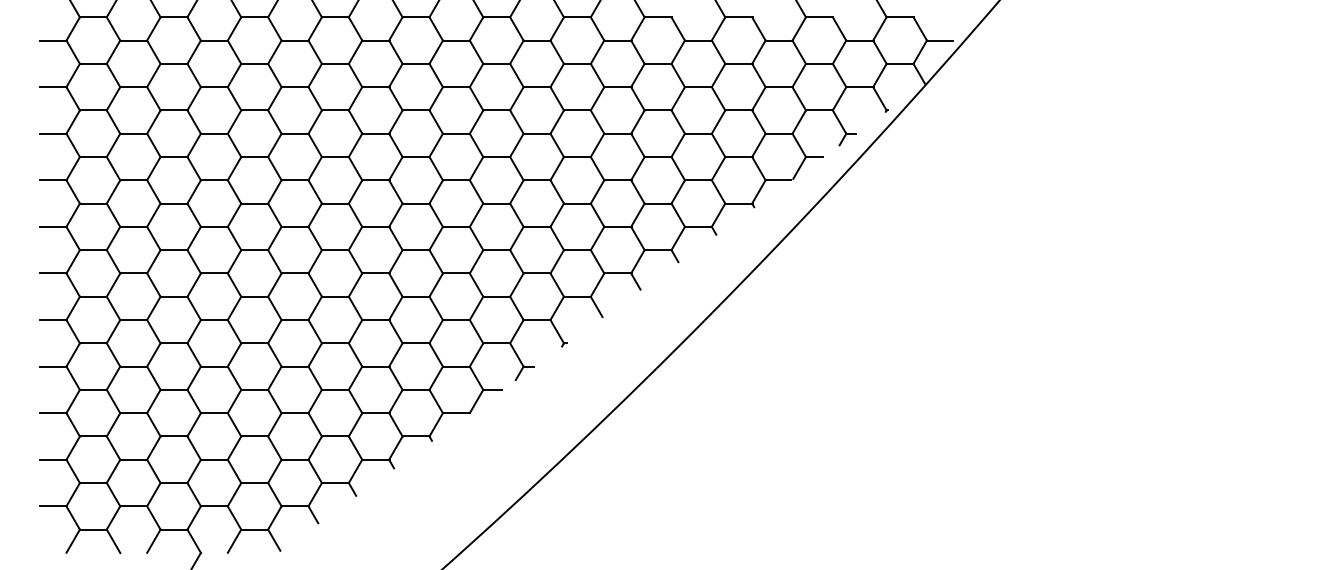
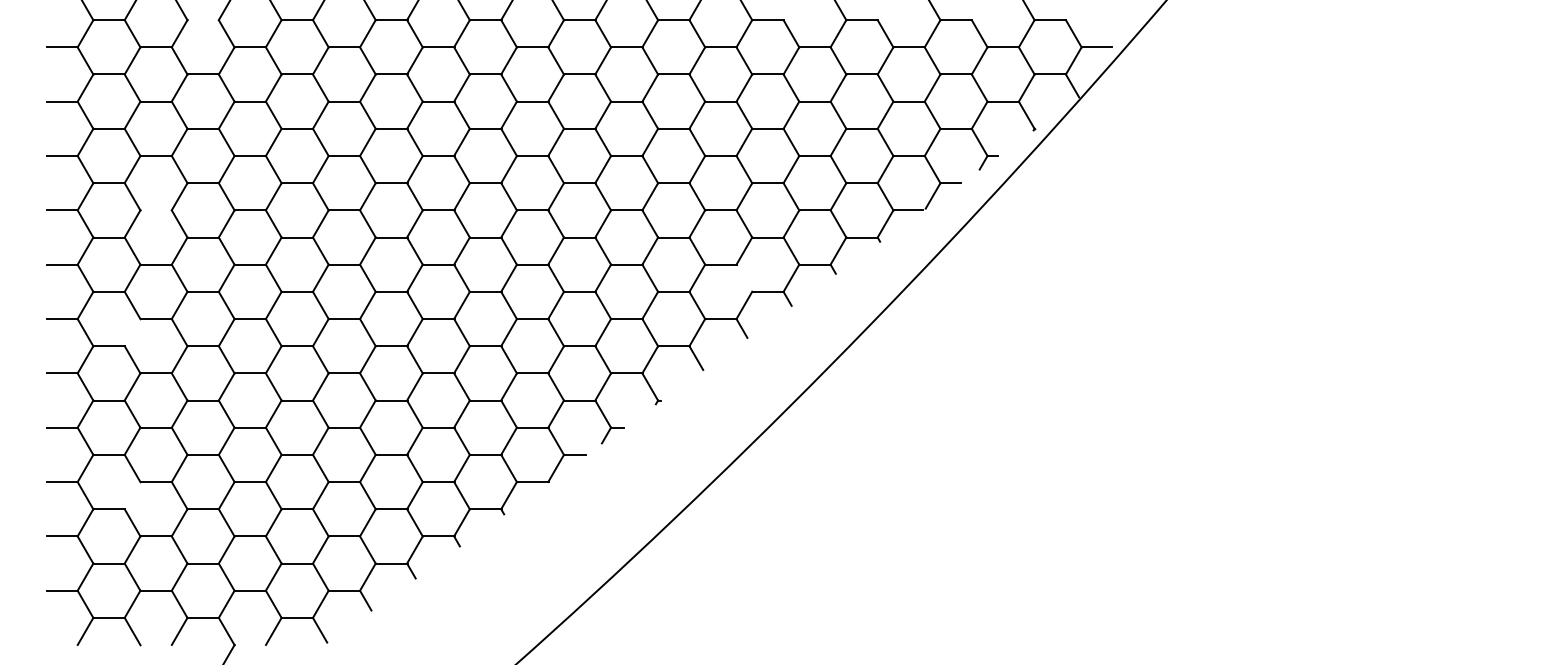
line: (174, 17) -> (203, 20), removed
line: (134, 180) -> (156, 210), removed
line: (638, 238) -> (744, 278), removed
line: (113, 285) -> (132, 332), removed
line: (113, 424) -> (132, 495), removed

